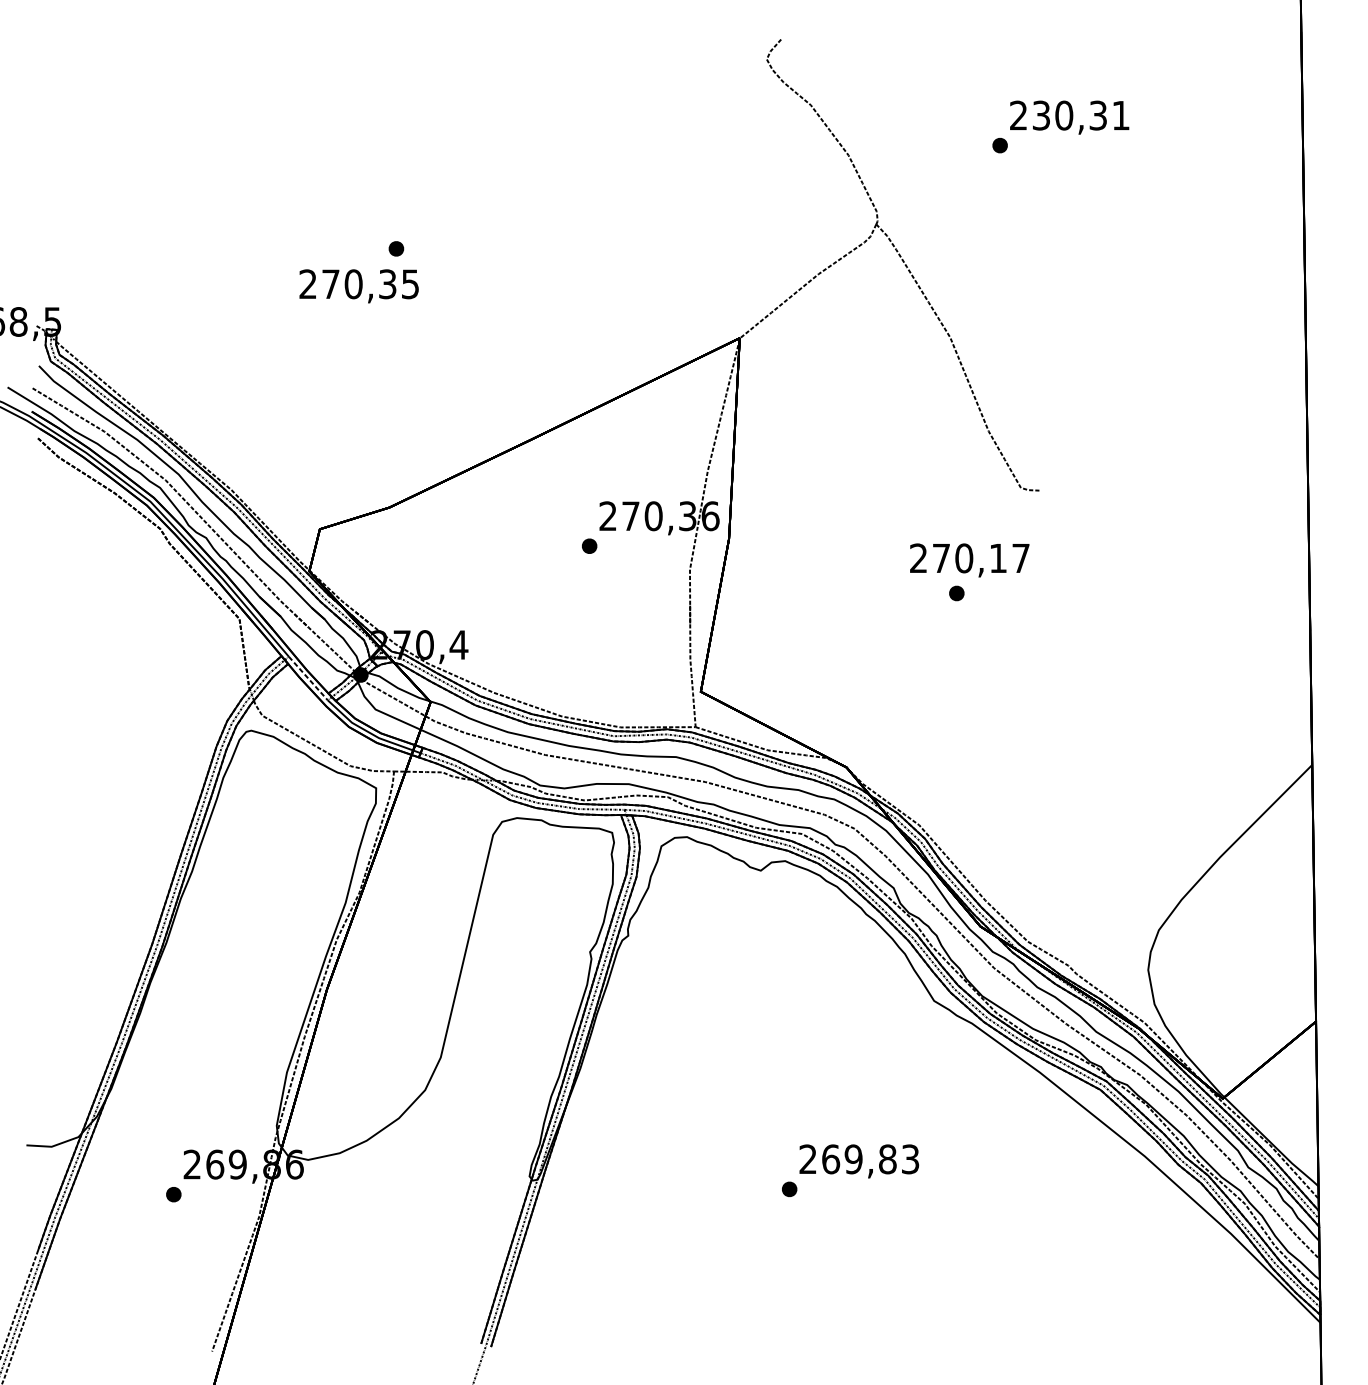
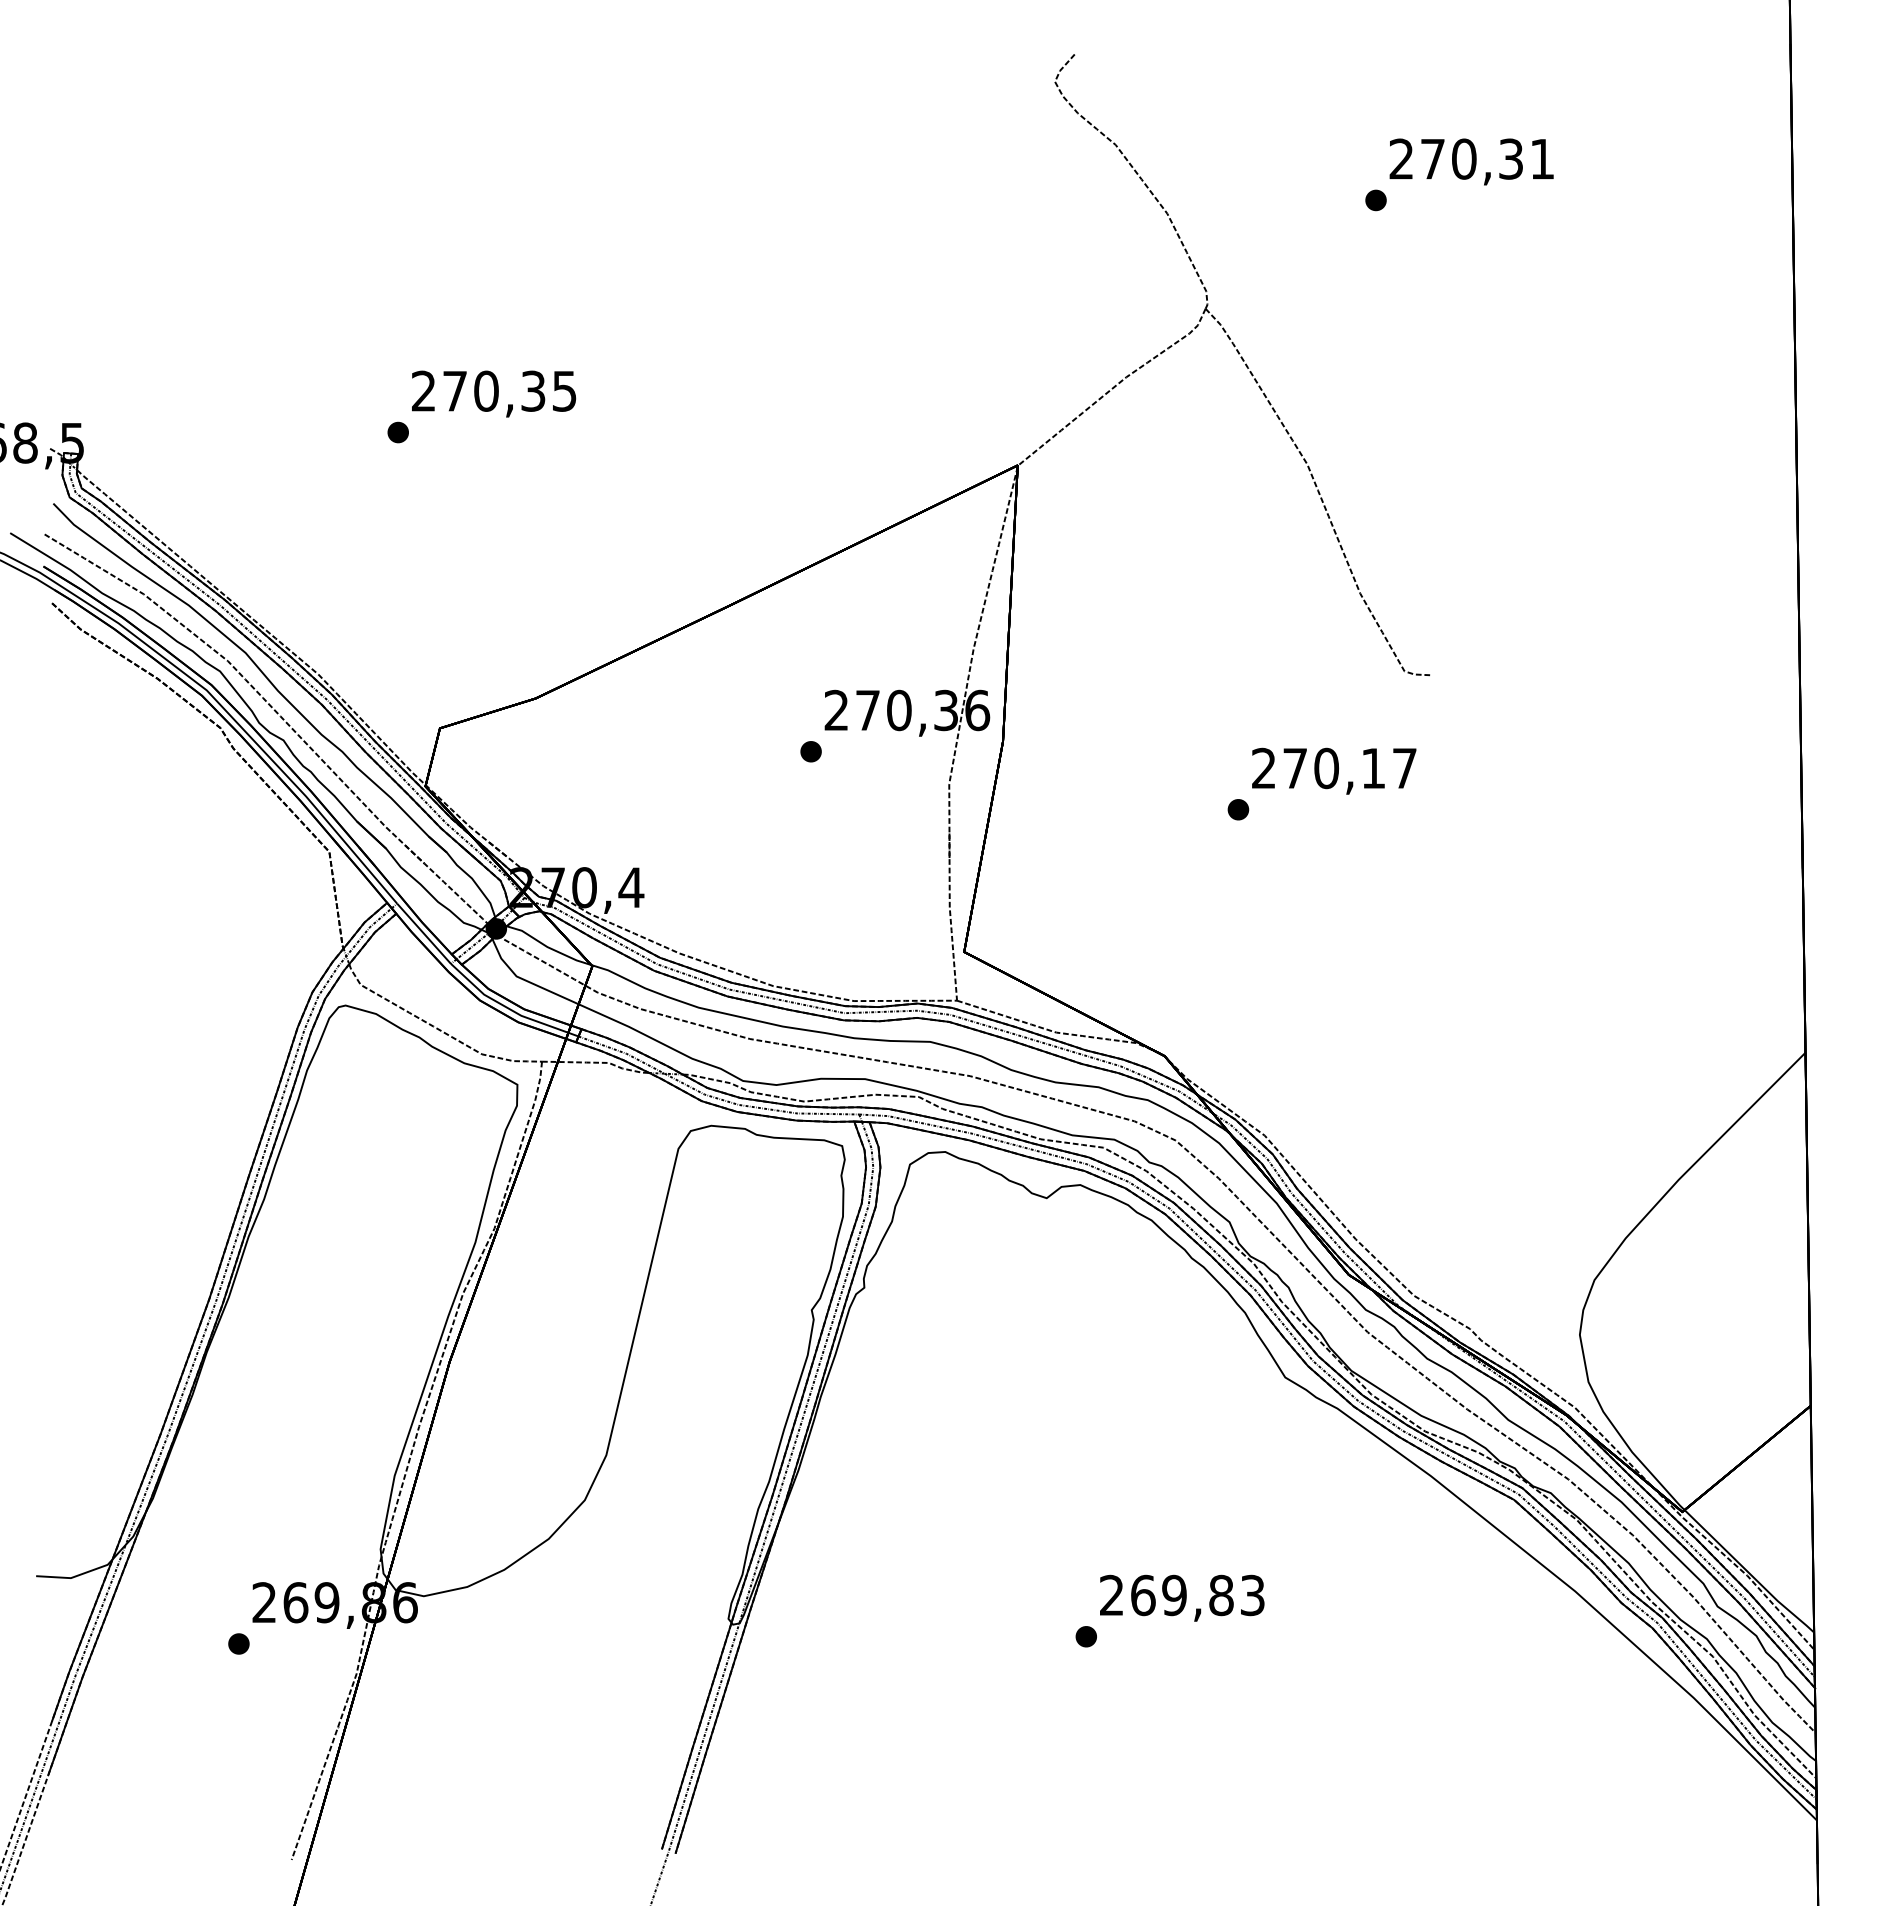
text: (1041, 115) -> (1432, 158), 230,31 -> 270,31
part: (395, 248) -> (397, 432), moved
part: (956, 593) -> (1238, 809), moved
line: (308, 679) -> (424, 934), dashed -> solid

